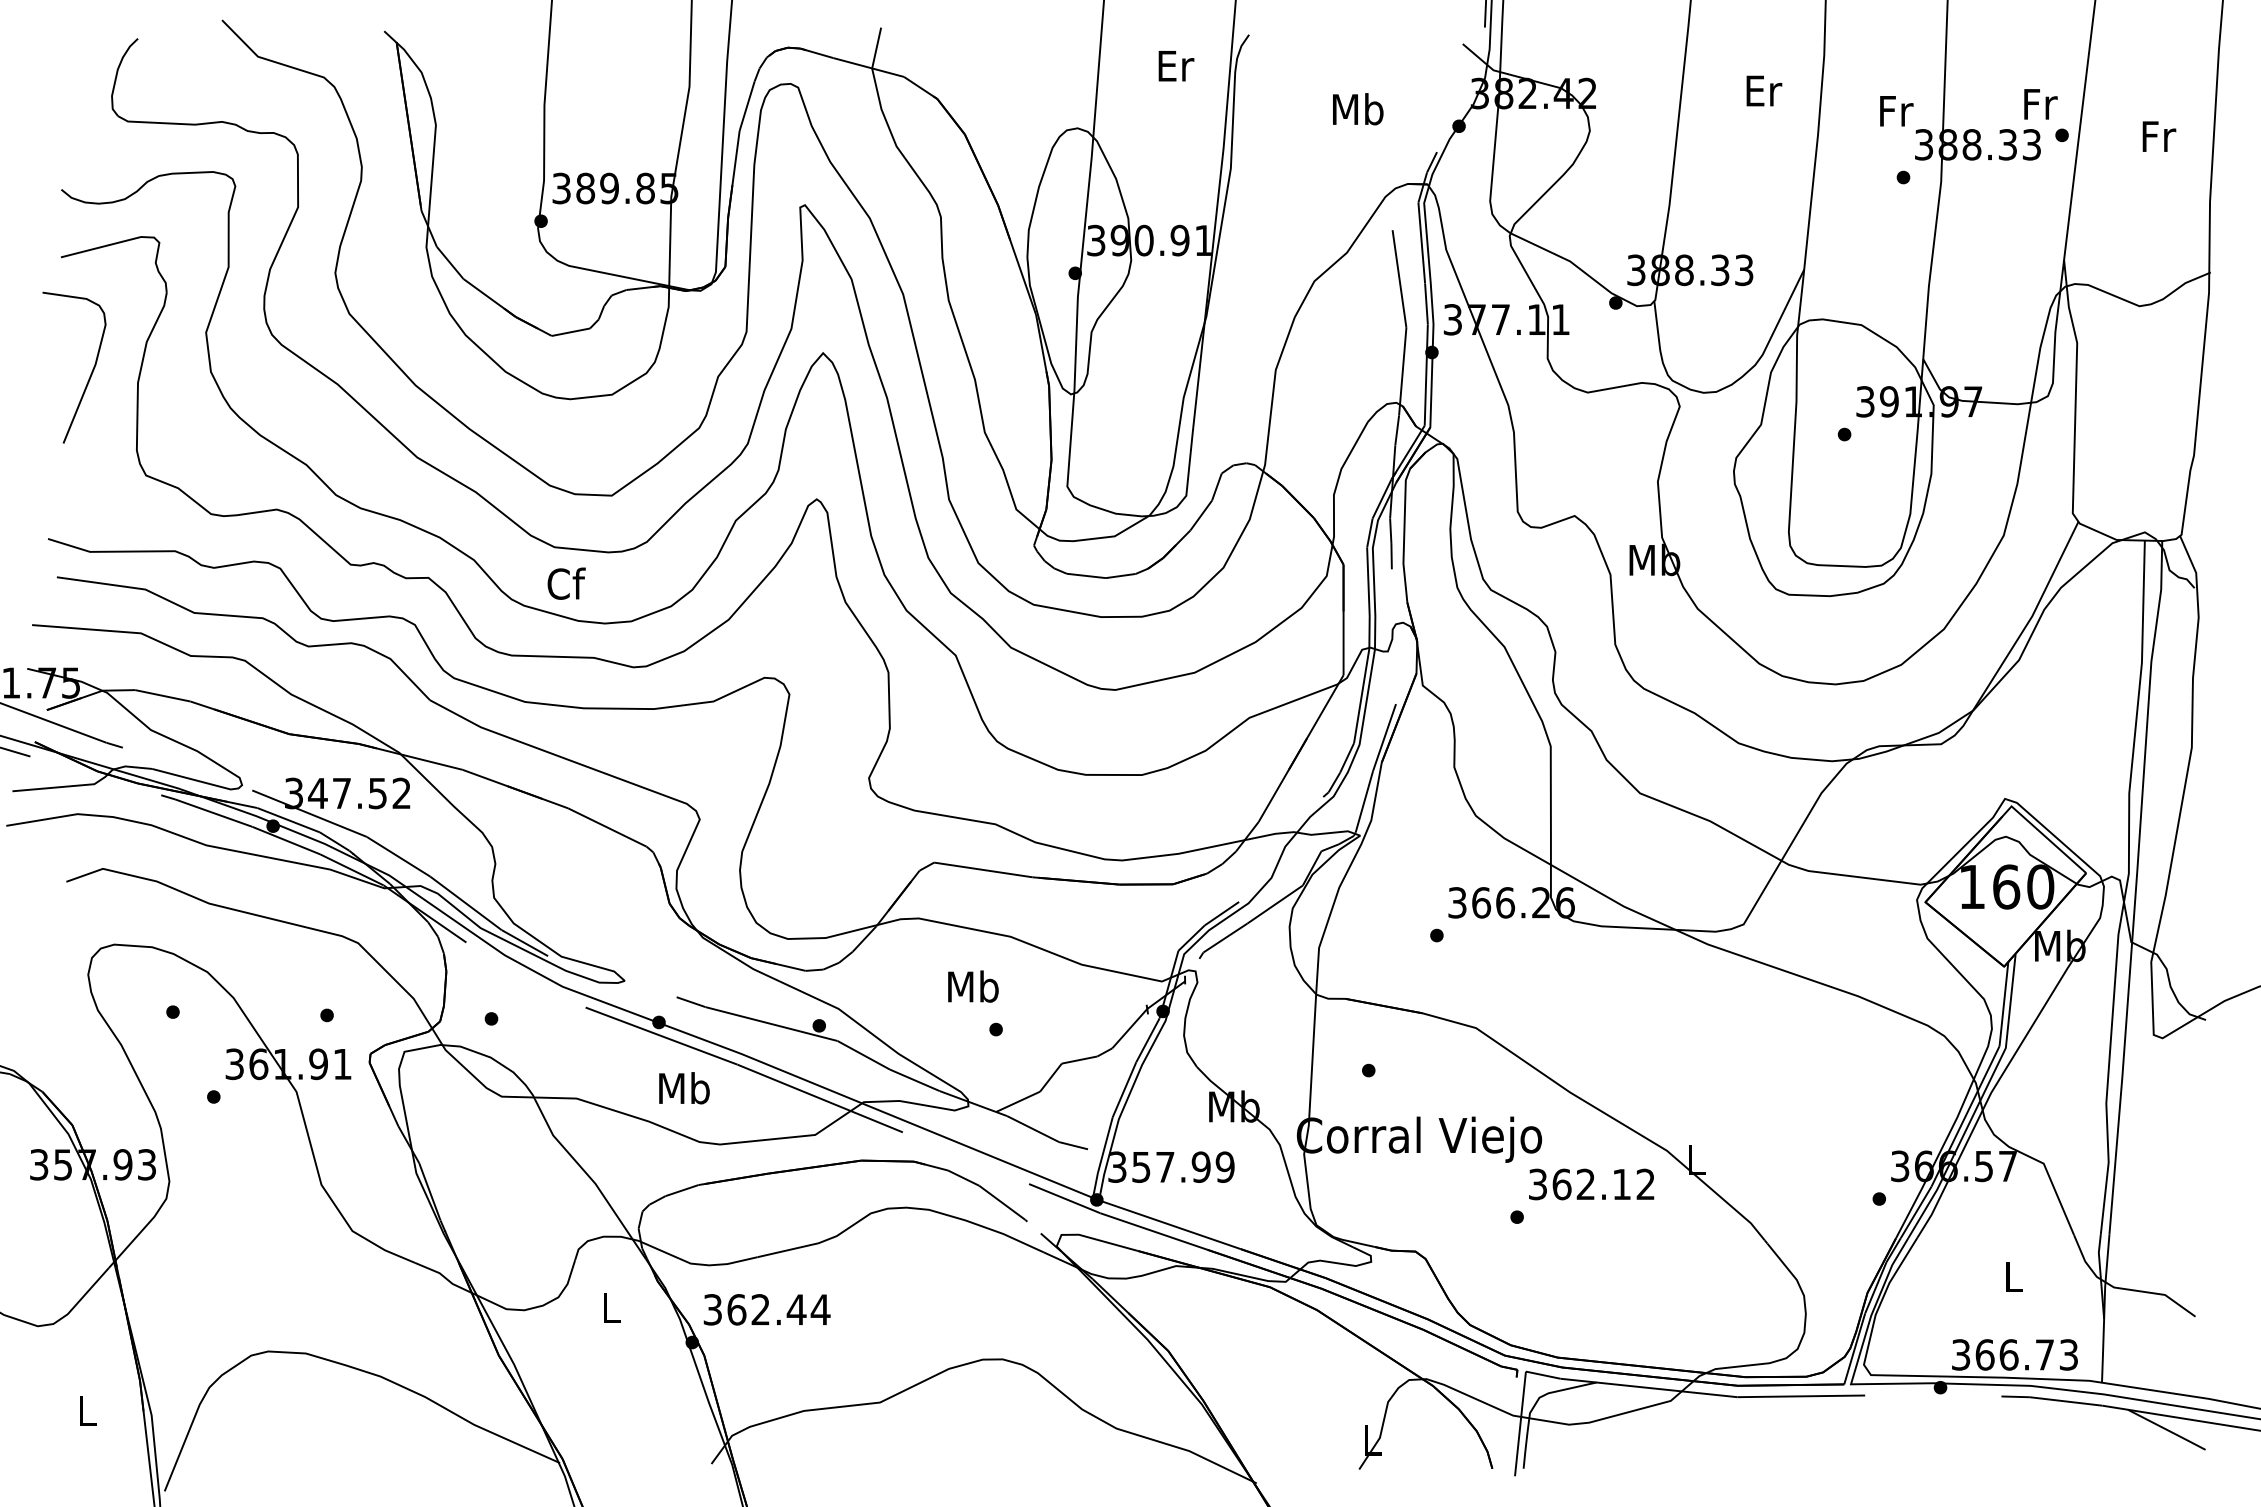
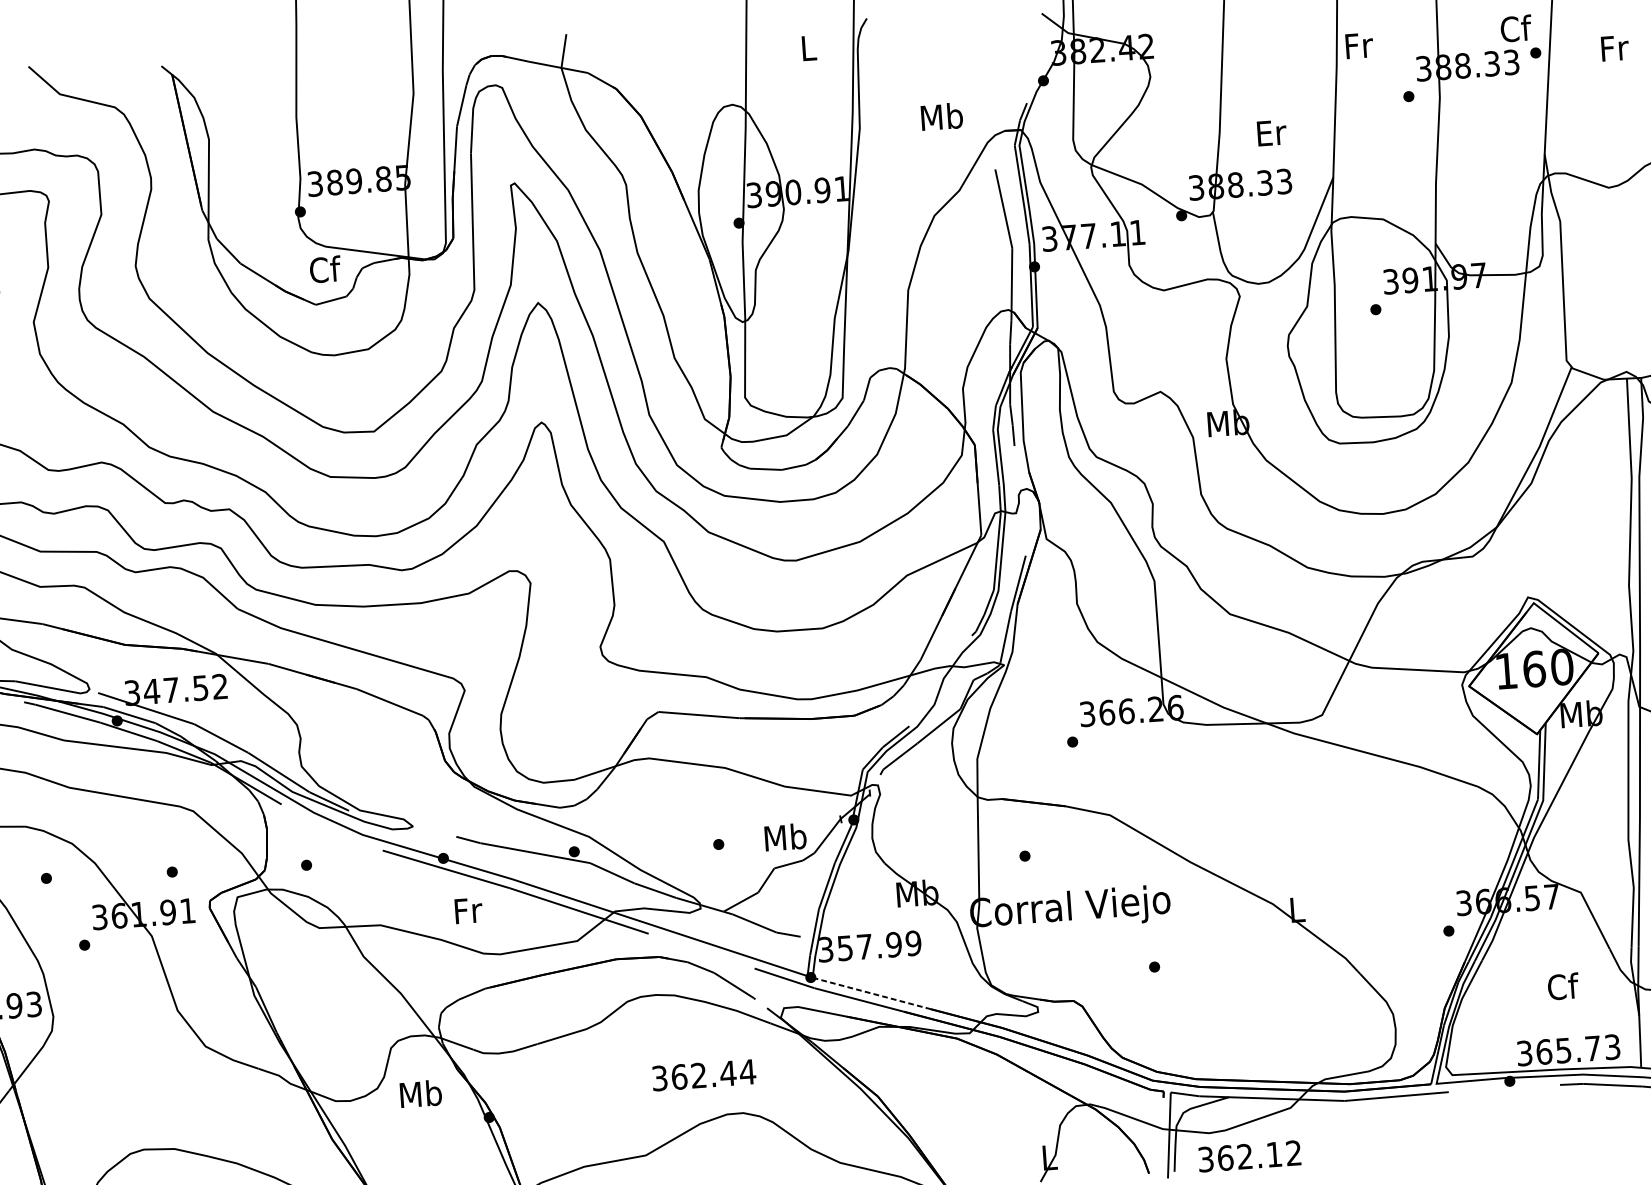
text: (1176, 66) -> (809, 48), Er -> L
text: (1764, 90) -> (1272, 132), moved
text: (2040, 103) -> (1516, 28), Fr -> Cf
text: (1358, 109) -> (942, 116), moved
text: (1896, 111) -> (1359, 46), moved
text: (566, 583) -> (325, 269), moved
text: (973, 986) -> (785, 837), moved
text: (684, 1088) -> (468, 910), Mb -> Fr
text: (1591, 1184) -> (1249, 1156), moved
line: (1169, 1224) -> (871, 993), solid -> dashed
text: (2014, 1276) -> (1563, 986), L -> Cf
text: (610, 1307) -> (420, 1093), L -> Mb
text: (766, 1309) -> (703, 1075), moved
text: (2008, 1354) -> (1563, 1050), 366.73 -> 365.73

